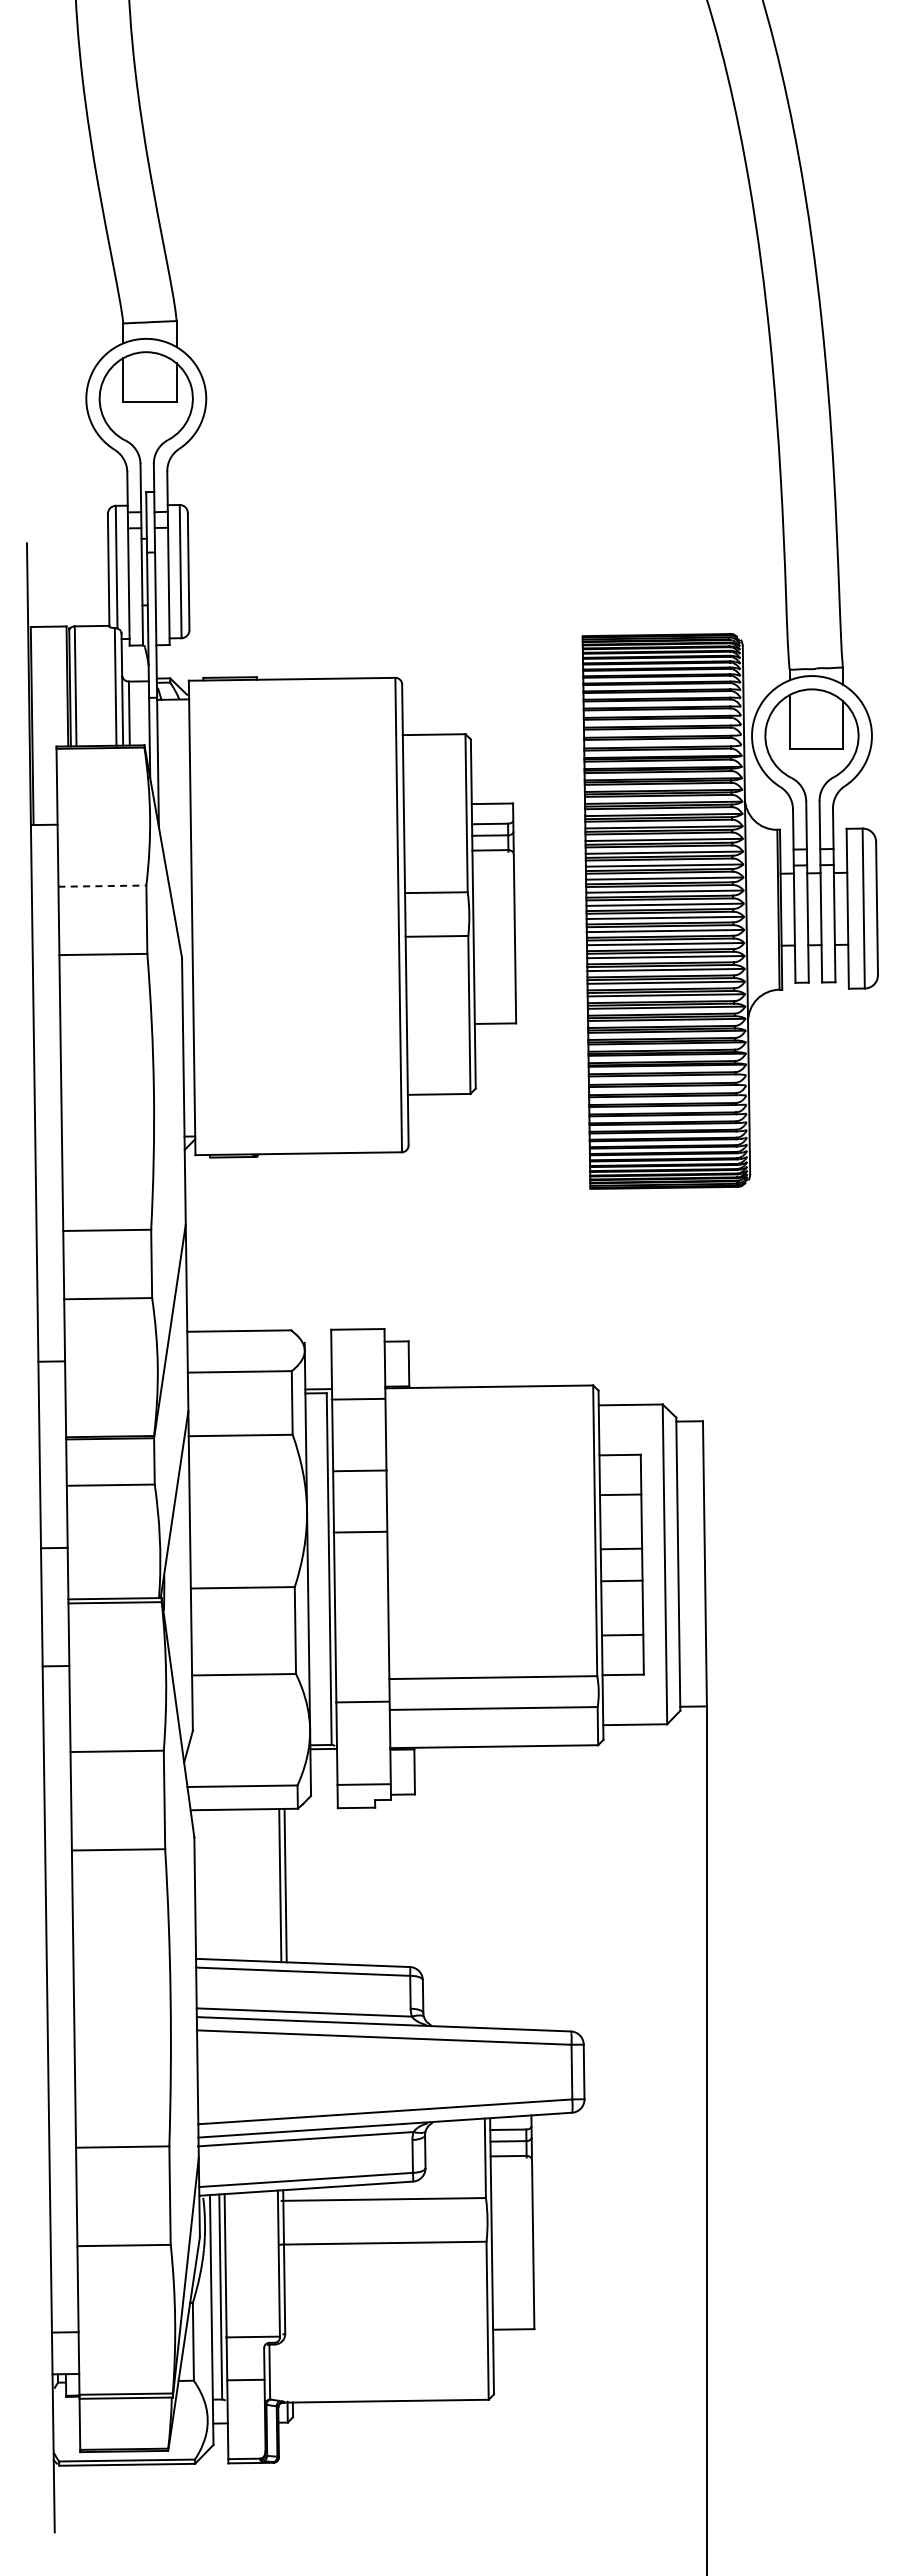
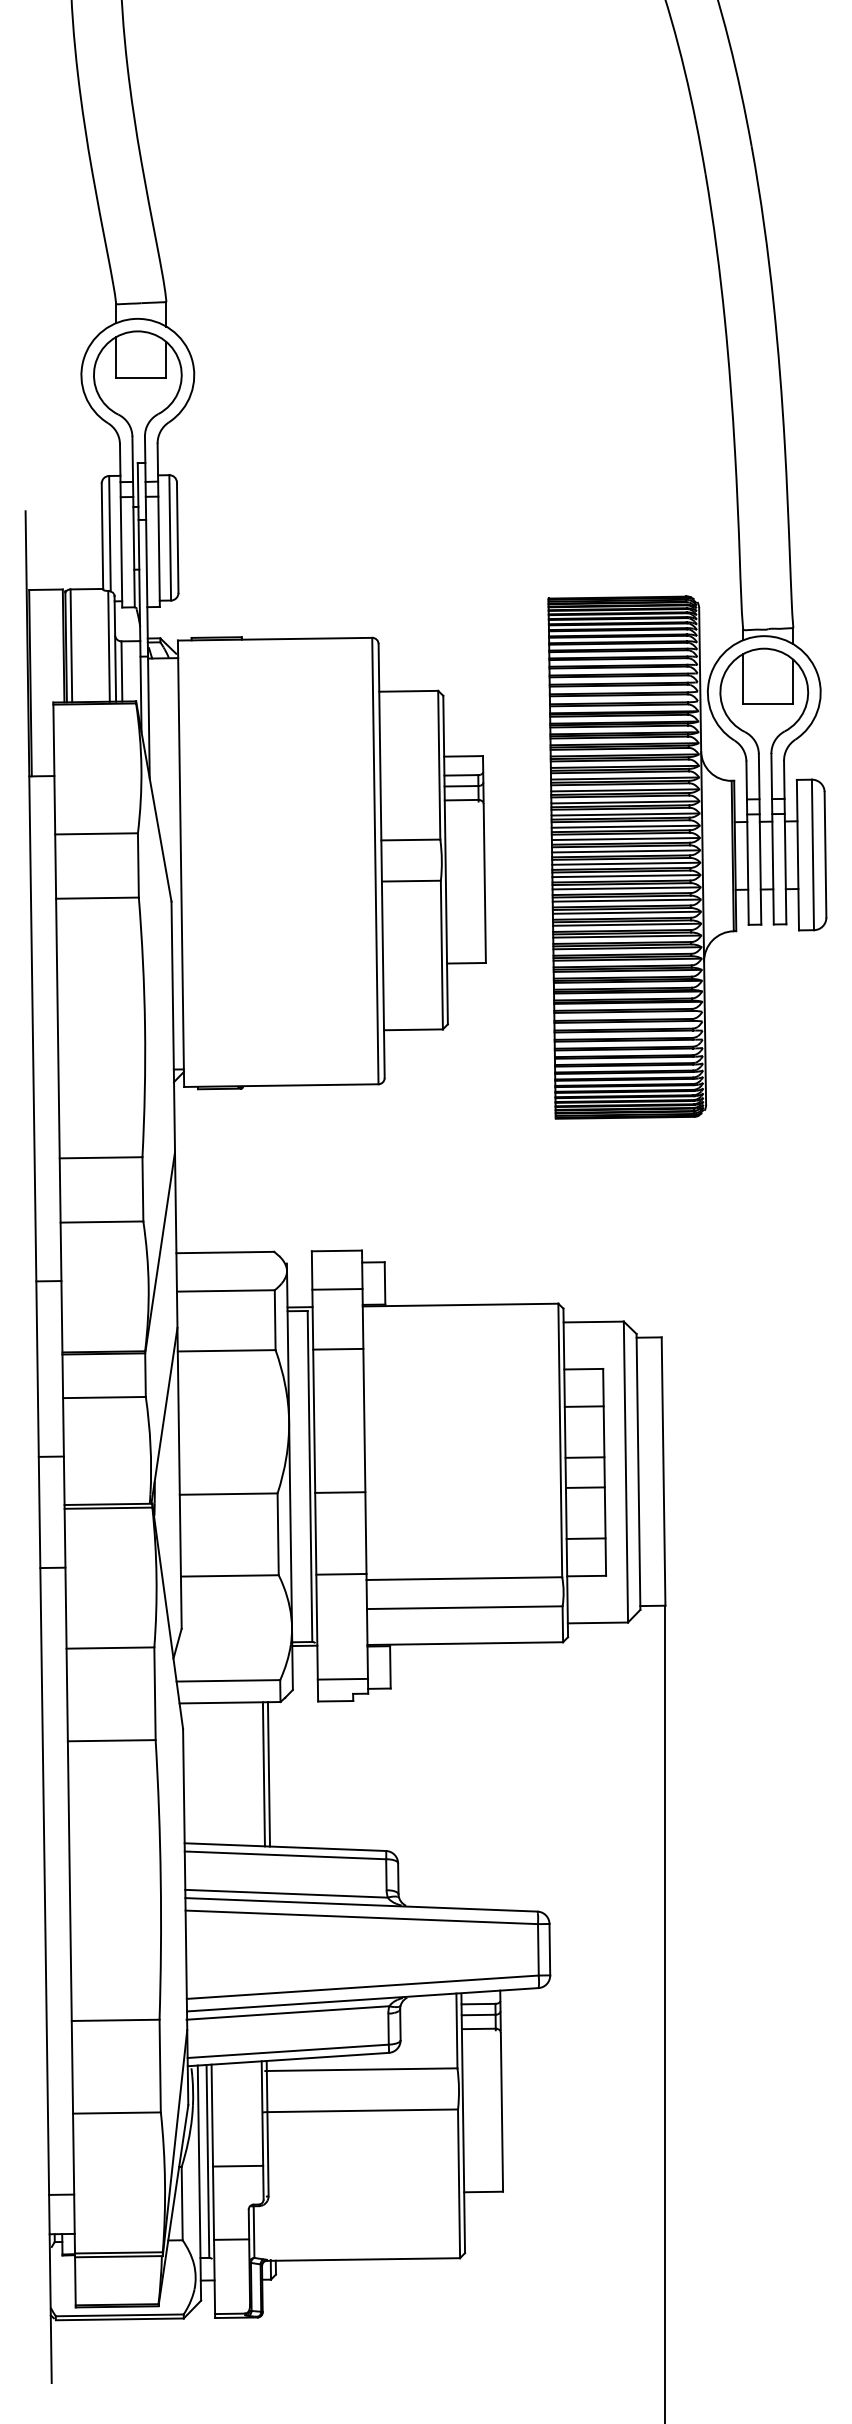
line: (102, 886) -> (96, 834), dashed -> solid
line: (358, 1398) -> (337, 1288), moved
line: (359, 1470) -> (337, 1348), moved
line: (360, 1531) -> (340, 1491), moved
line: (362, 1701) -> (341, 1573), moved
line: (252, 2336) -> (237, 2165), moved

